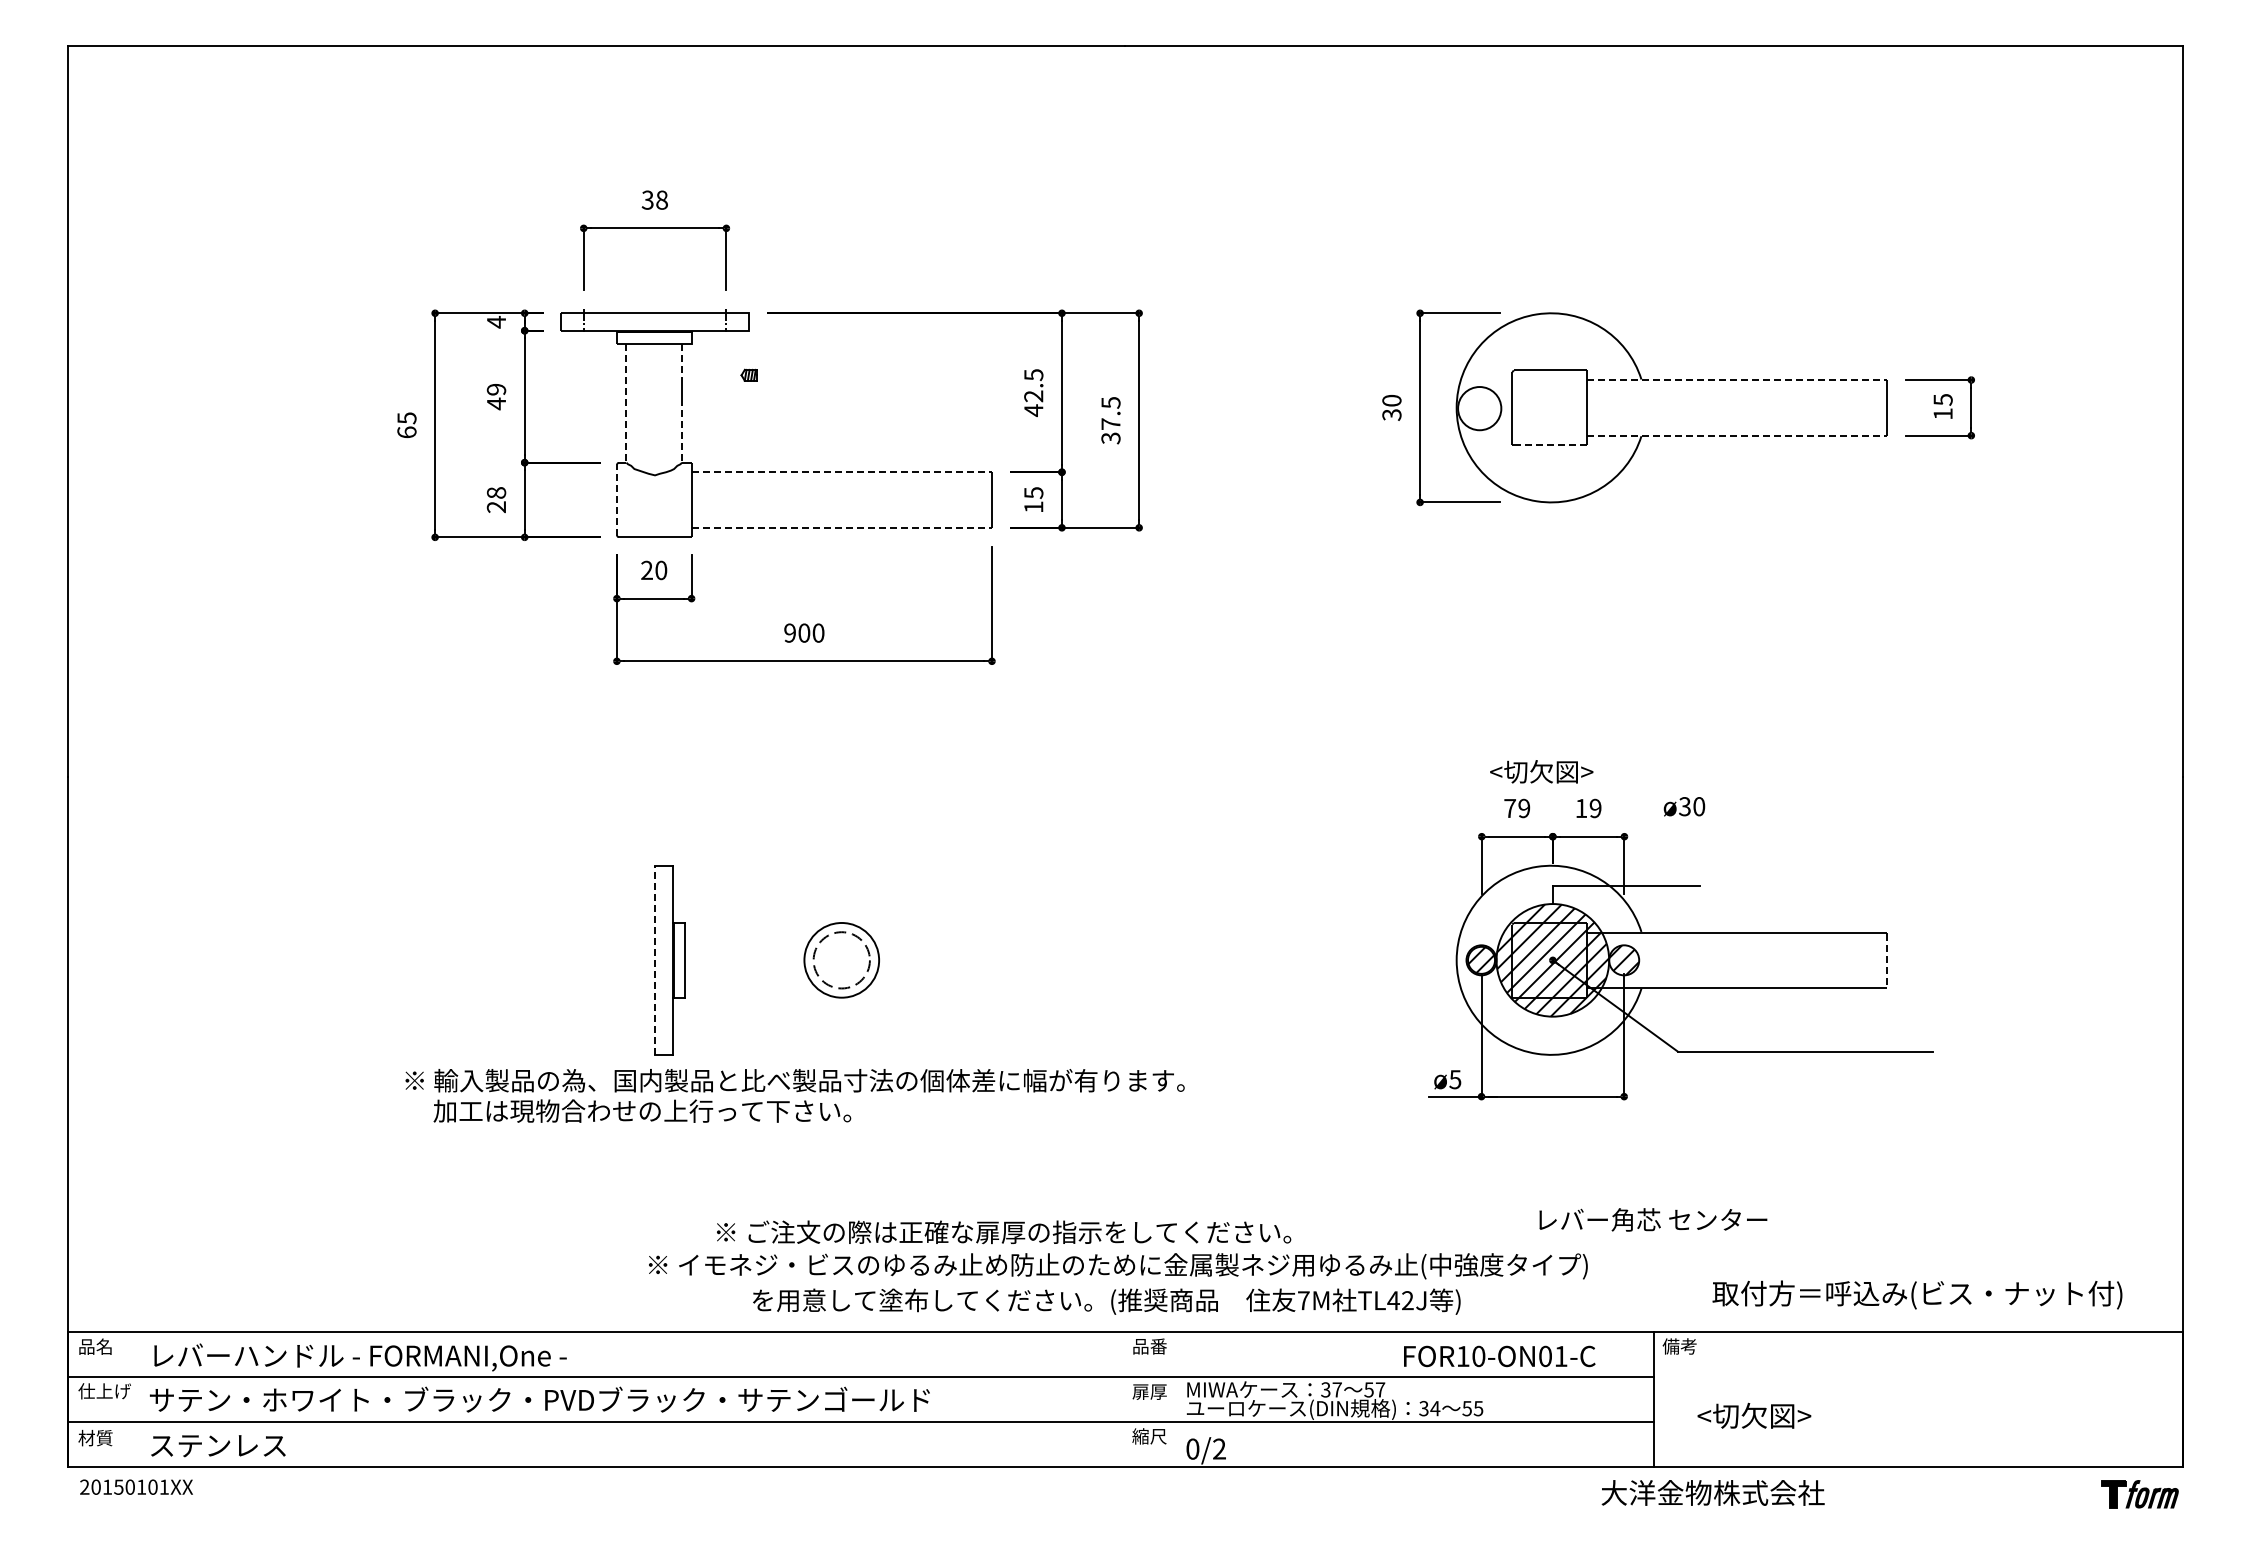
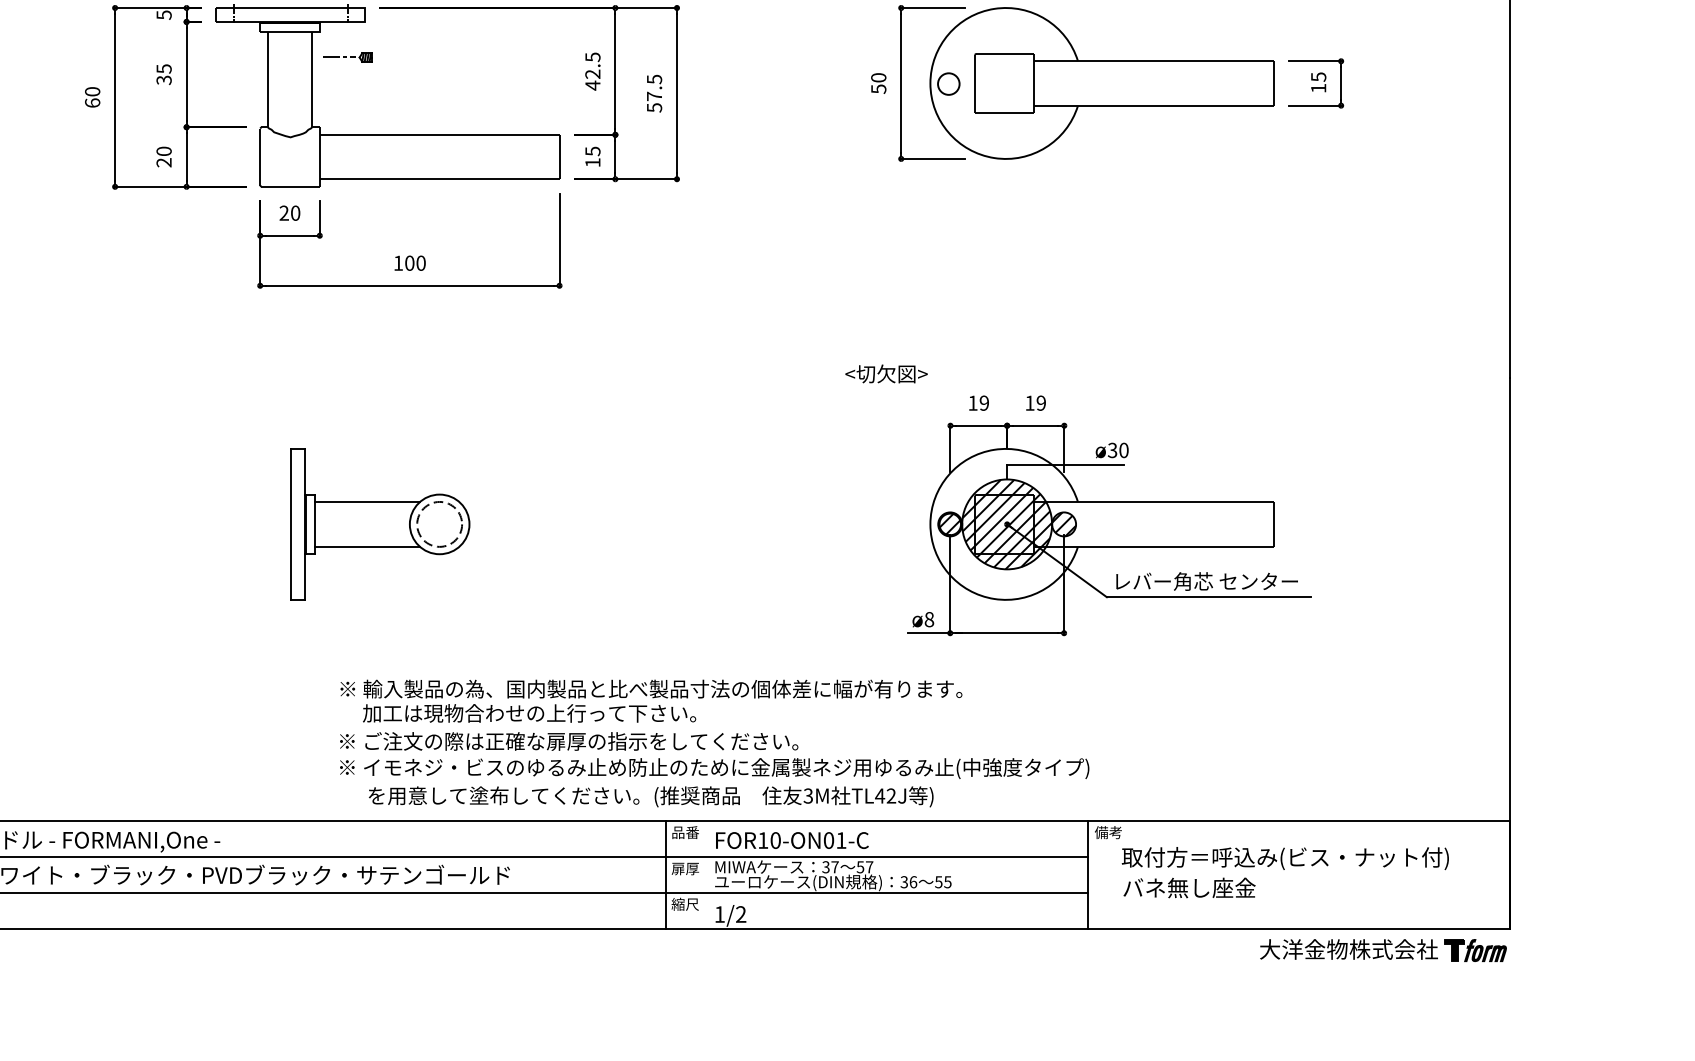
text: (496, 321) -> (164, 14), 4 -> 5
line: (682, 363) -> (312, 48), dashed -> solid
line: (716, 375) -> (339, 57), added
line: (1737, 380) -> (1154, 61), dashed -> solid
text: (496, 396) -> (164, 74), 49 -> 35
line: (626, 403) -> (267, 80), dashed -> solid
circle: (1479, 408) -> (948, 83), size x0.62
text: (1391, 414) -> (878, 88), 30 -> 50
text: (406, 418) -> (92, 91), 65 -> 60
line: (682, 430) -> (312, 101), dashed -> solid
line: (1737, 435) -> (1154, 105), dashed -> solid
text: (1110, 437) -> (654, 107), 37.5 -> 57.5
line: (1550, 445) -> (1005, 113), dashed -> solid
line: (842, 472) -> (440, 135), dashed -> solid
text: (496, 492) -> (164, 151), 28 -> 20
line: (616, 500) -> (259, 157), dashed -> solid
line: (842, 527) -> (440, 178), dashed -> solid
text: (789, 632) -> (397, 262), 900 -> 100
text: (1541, 771) -> (886, 373), moved
text: (1684, 806) -> (1112, 450), moved
text: (1509, 808) -> (972, 403), 79 -> 19
line: (750, 932) -> (366, 502), added
line: (655, 960) -> (291, 524), dashed -> solid
line: (1887, 961) -> (1274, 525), dashed -> solid
line: (750, 988) -> (366, 546), added
text: (1455, 1079) -> (929, 619), ø5 -> ø8
text: (794, 1095) -> (650, 700), moved
text: (1653, 1219) -> (1207, 581), moved
text: (1118, 1266) -> (714, 768), moved
text: (1917, 1294) -> (1285, 858), moved
text: (1303, 1300) -> (808, 795), 7M -> 3M
text: (1499, 1356) -> (792, 840), moved
line: (1125, 1399) -> (666, 874), added
text: (1435, 1408) -> (913, 882), 34 -> 36
text: (1780, 1415) -> (1188, 887), <切欠図> -> バネ無し座金
text: (1192, 1448) -> (719, 914), 0/2 -> 1/2
text: (1712, 1492) -> (1348, 949), moved

